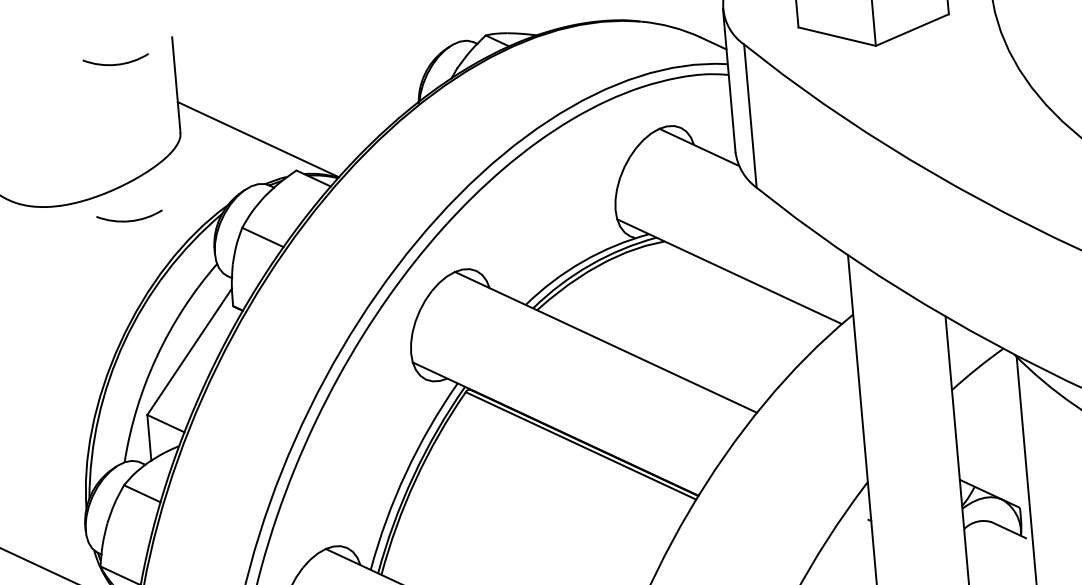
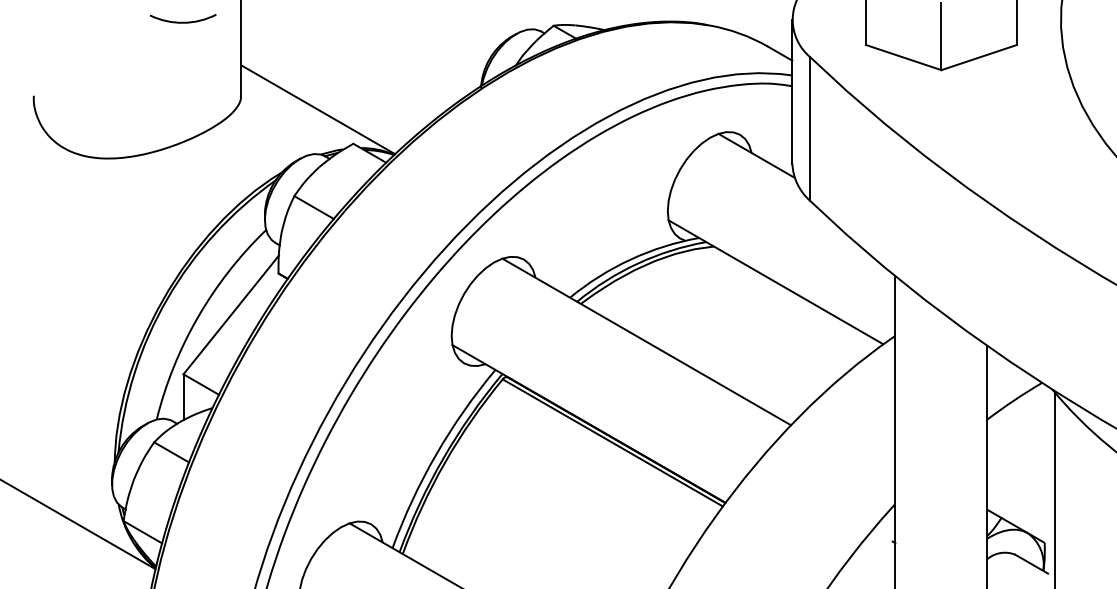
arc: (130, 219) -> (183, 178), removed

